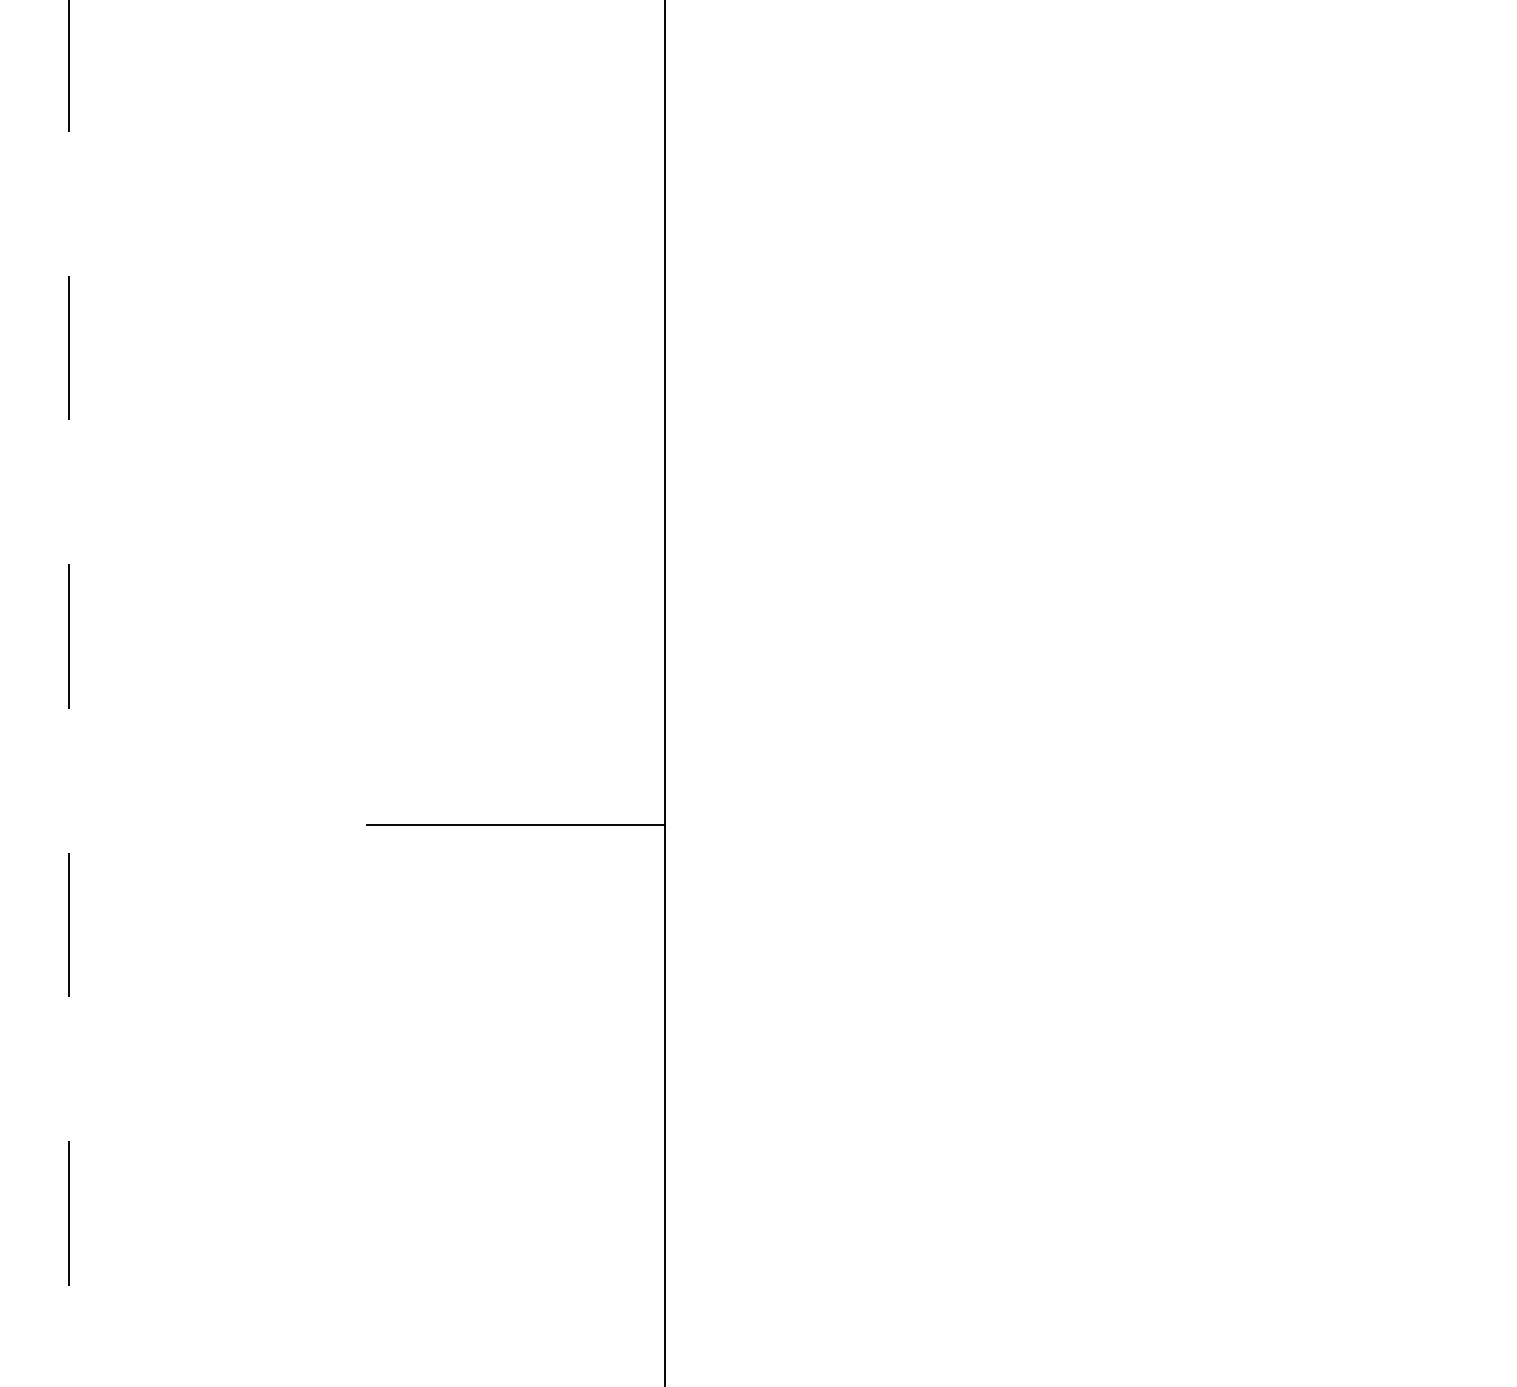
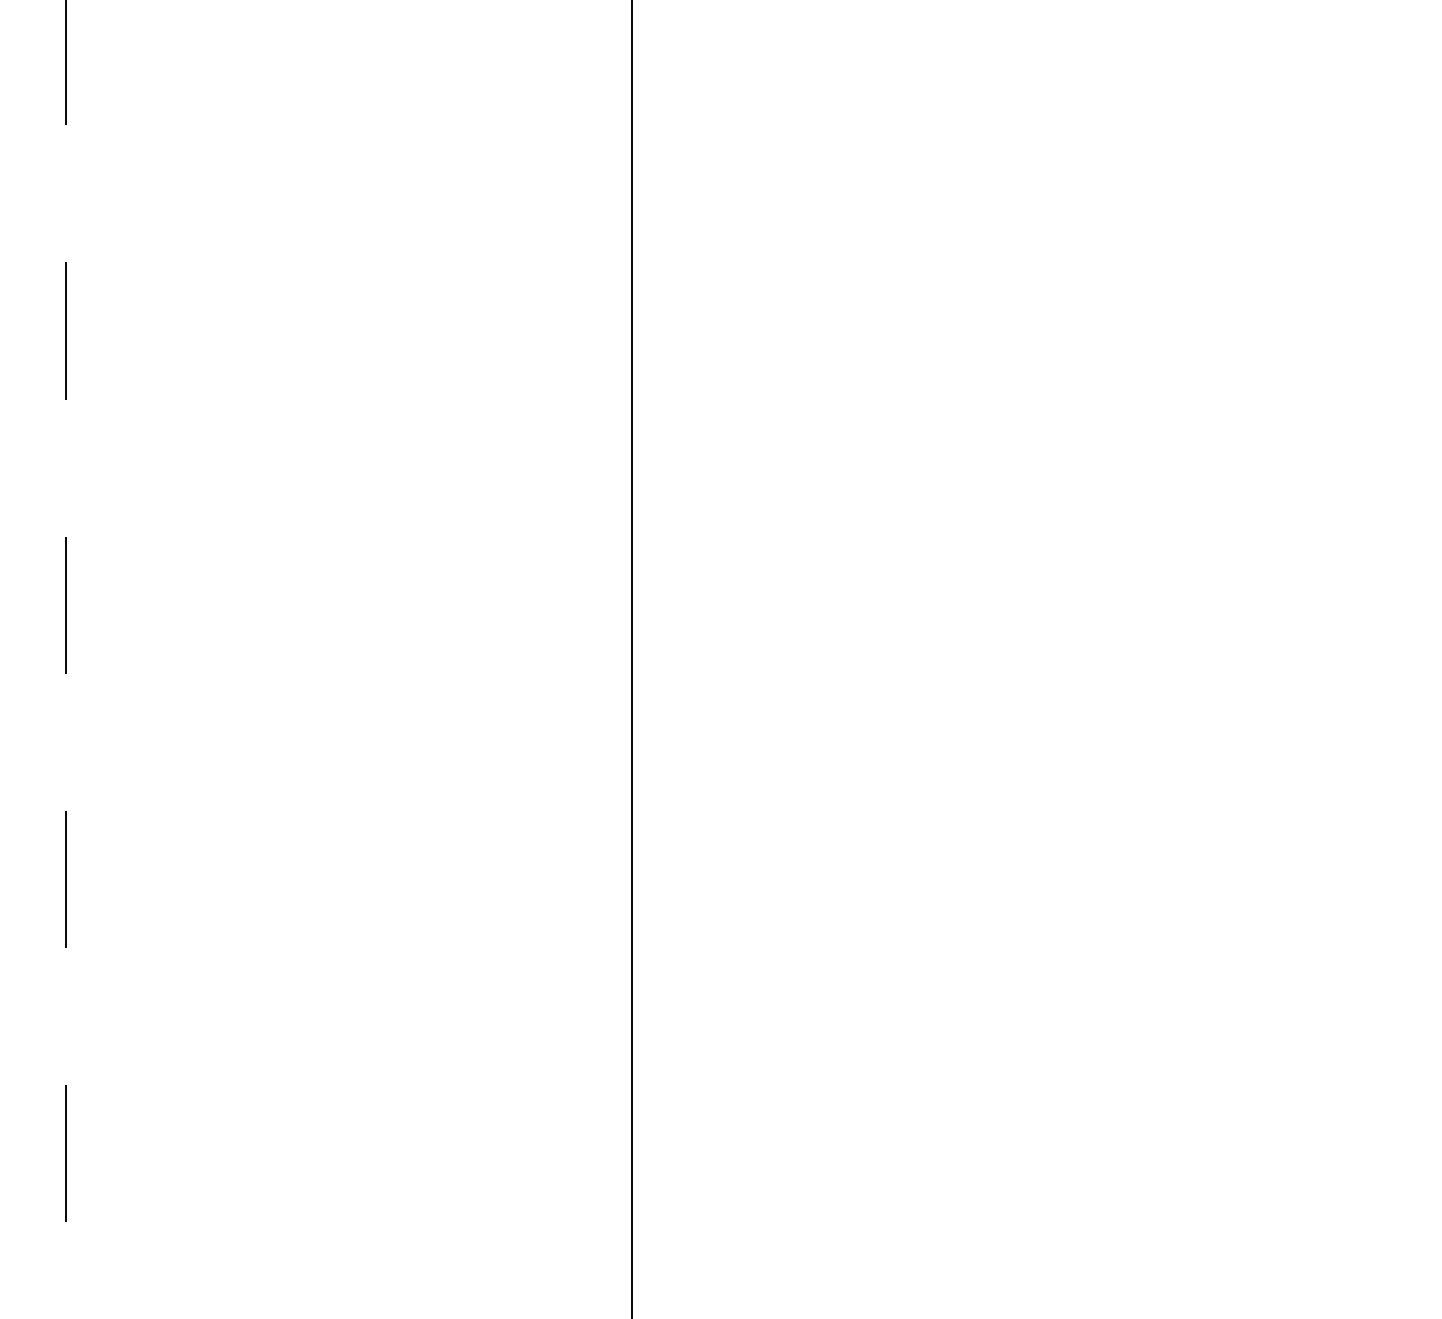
line: (516, 825) -> (490, 784), removed

